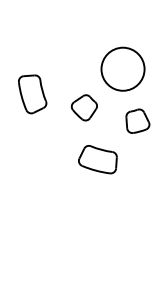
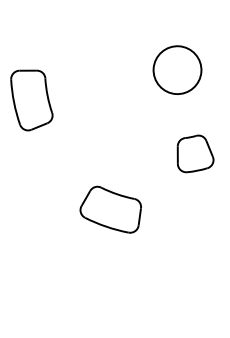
circle: (122, 68) -> (176, 68), size x0.7
part: (83, 107) -> (110, 126), removed
part: (97, 159) -> (110, 209), moved

